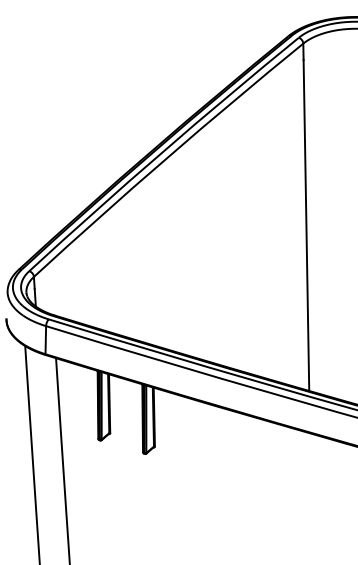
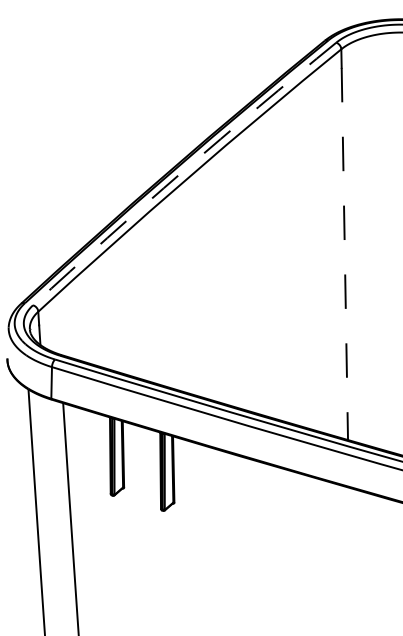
arc: (162, 152) -> (182, 171), solid -> dashed
line: (306, 226) -> (344, 255), solid -> dashed

